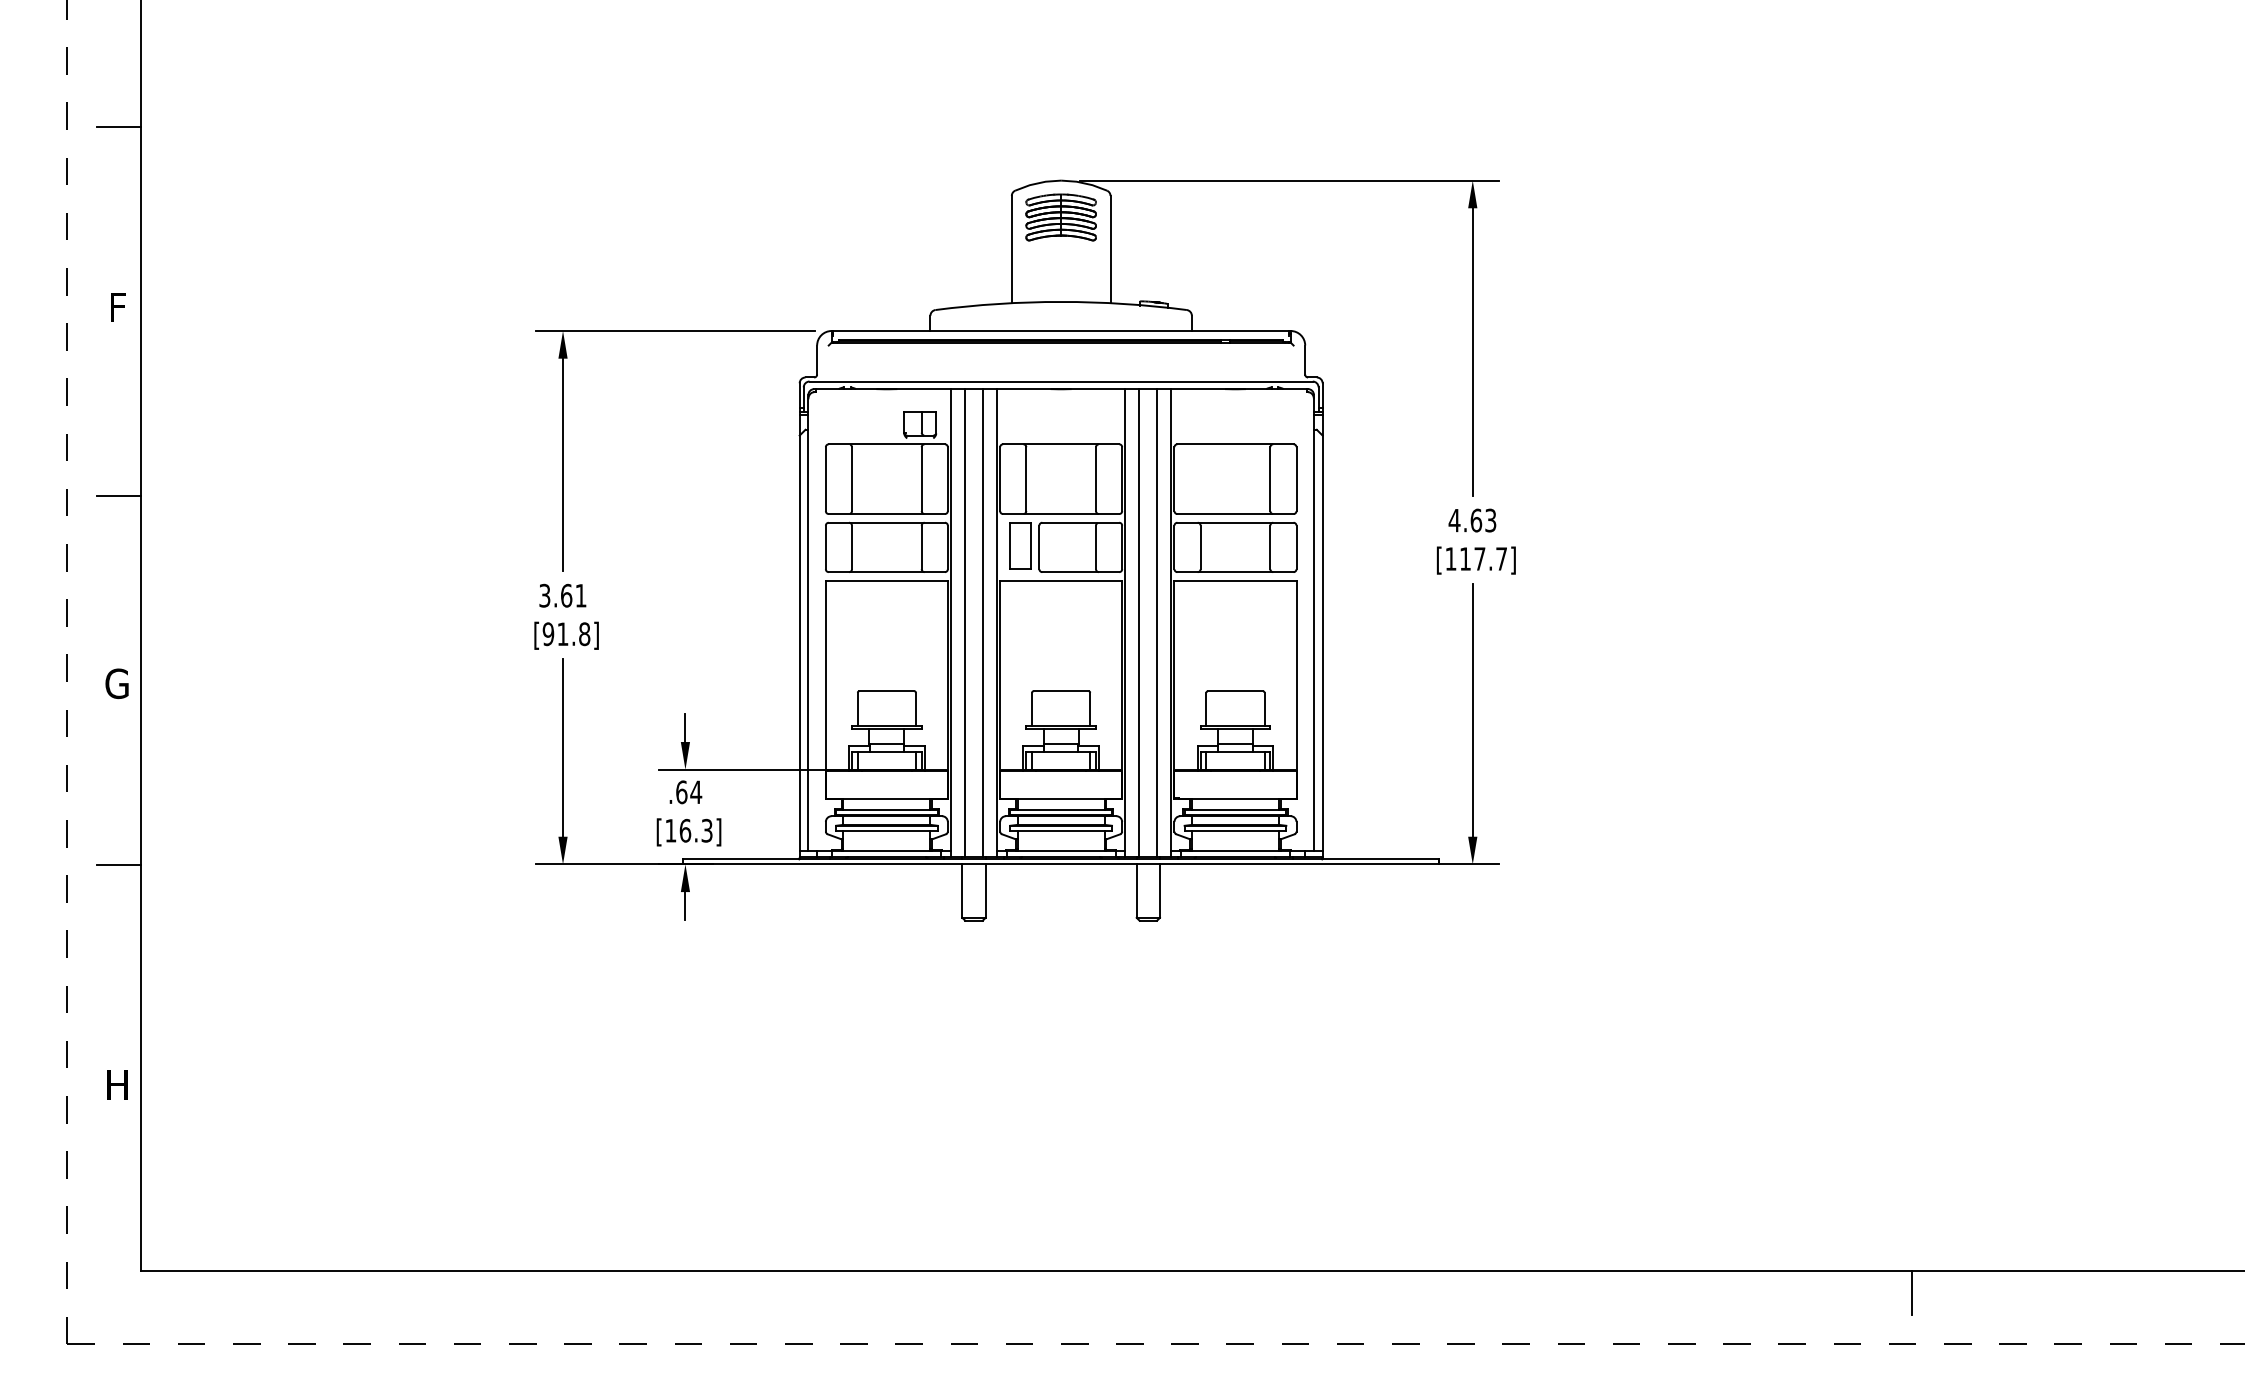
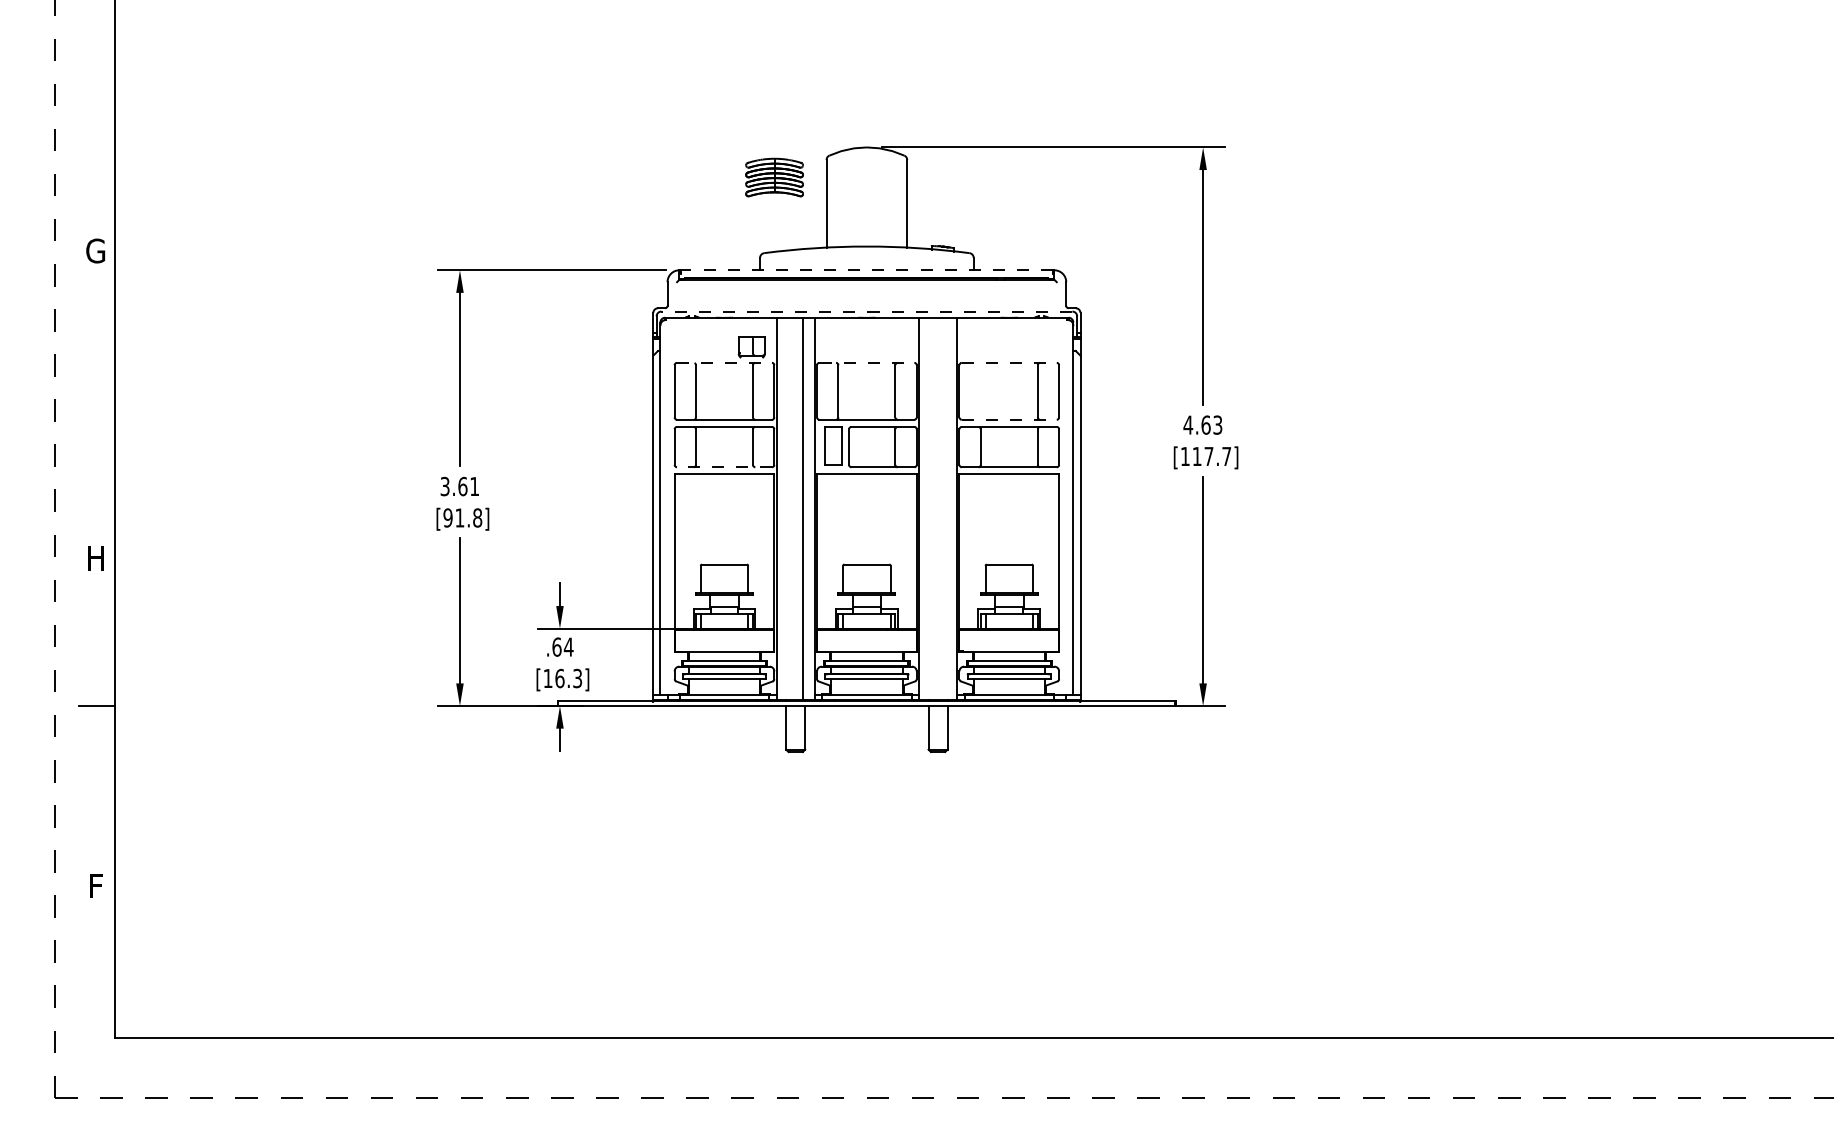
line: (118, 126) -> (96, 103), removed
part: (1060, 217) -> (774, 177), moved
text: (116, 307) -> (95, 251), F -> G
line: (1061, 331) -> (867, 270), solid -> dashed
line: (1061, 381) -> (867, 311), solid -> dashed
line: (887, 444) -> (725, 363), solid -> dashed
line: (1061, 444) -> (867, 363), solid -> dashed
line: (1235, 444) -> (1009, 363), solid -> dashed
line: (118, 495) -> (96, 404), removed
line: (1235, 514) -> (1009, 420), solid -> dashed
line: (886, 572) -> (724, 467), solid -> dashed
line: (965, 622) -> (788, 508), removed
line: (1139, 622) -> (930, 508), removed
line: (1156, 622) -> (944, 508), removed
text: (116, 683) -> (95, 558), G -> H
text: (117, 1084) -> (96, 885), H -> F
line: (1912, 1292) -> (1562, 1055), removed

